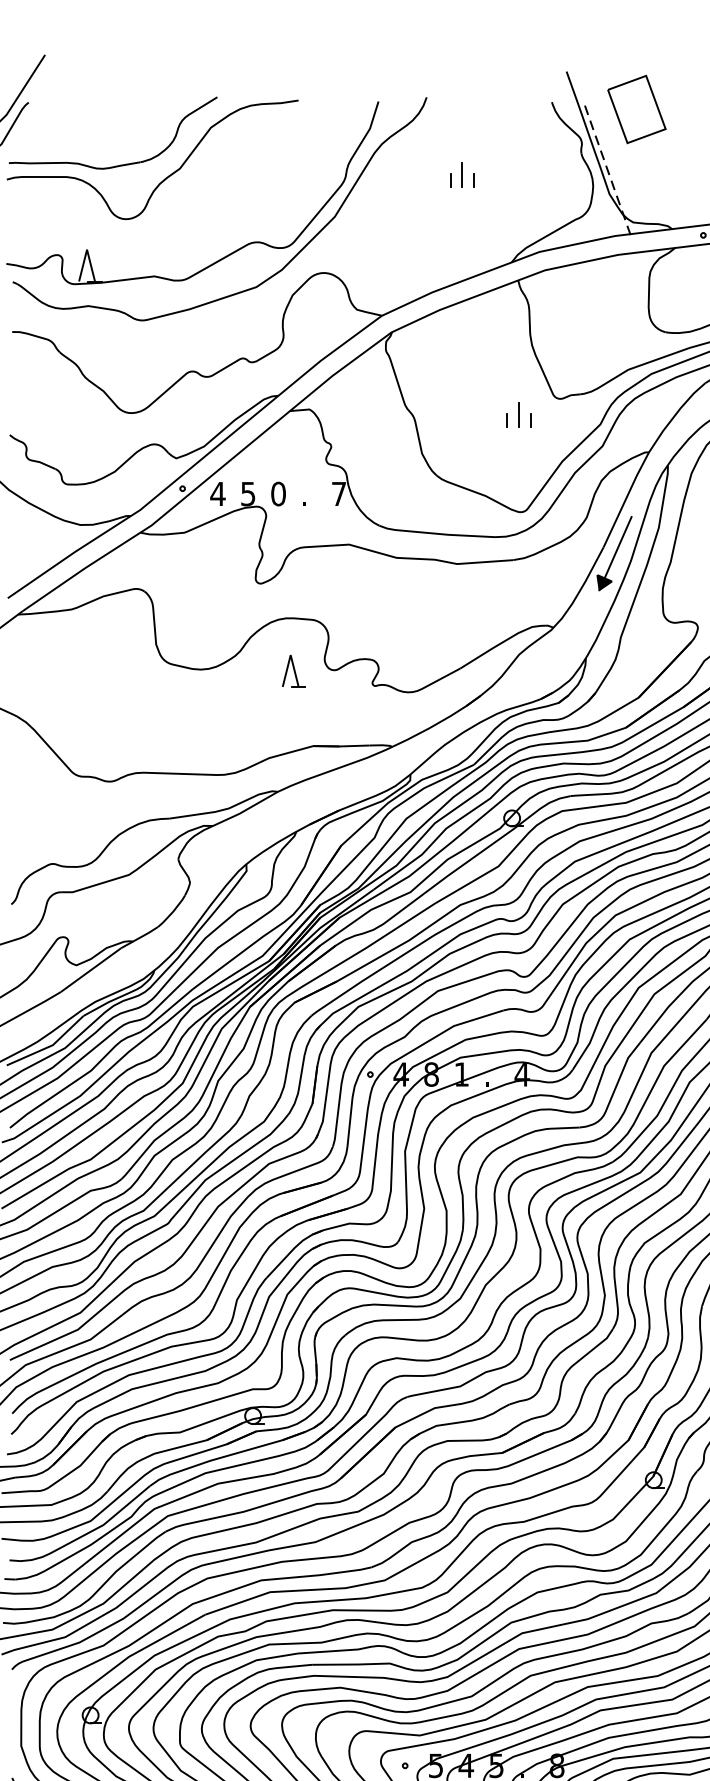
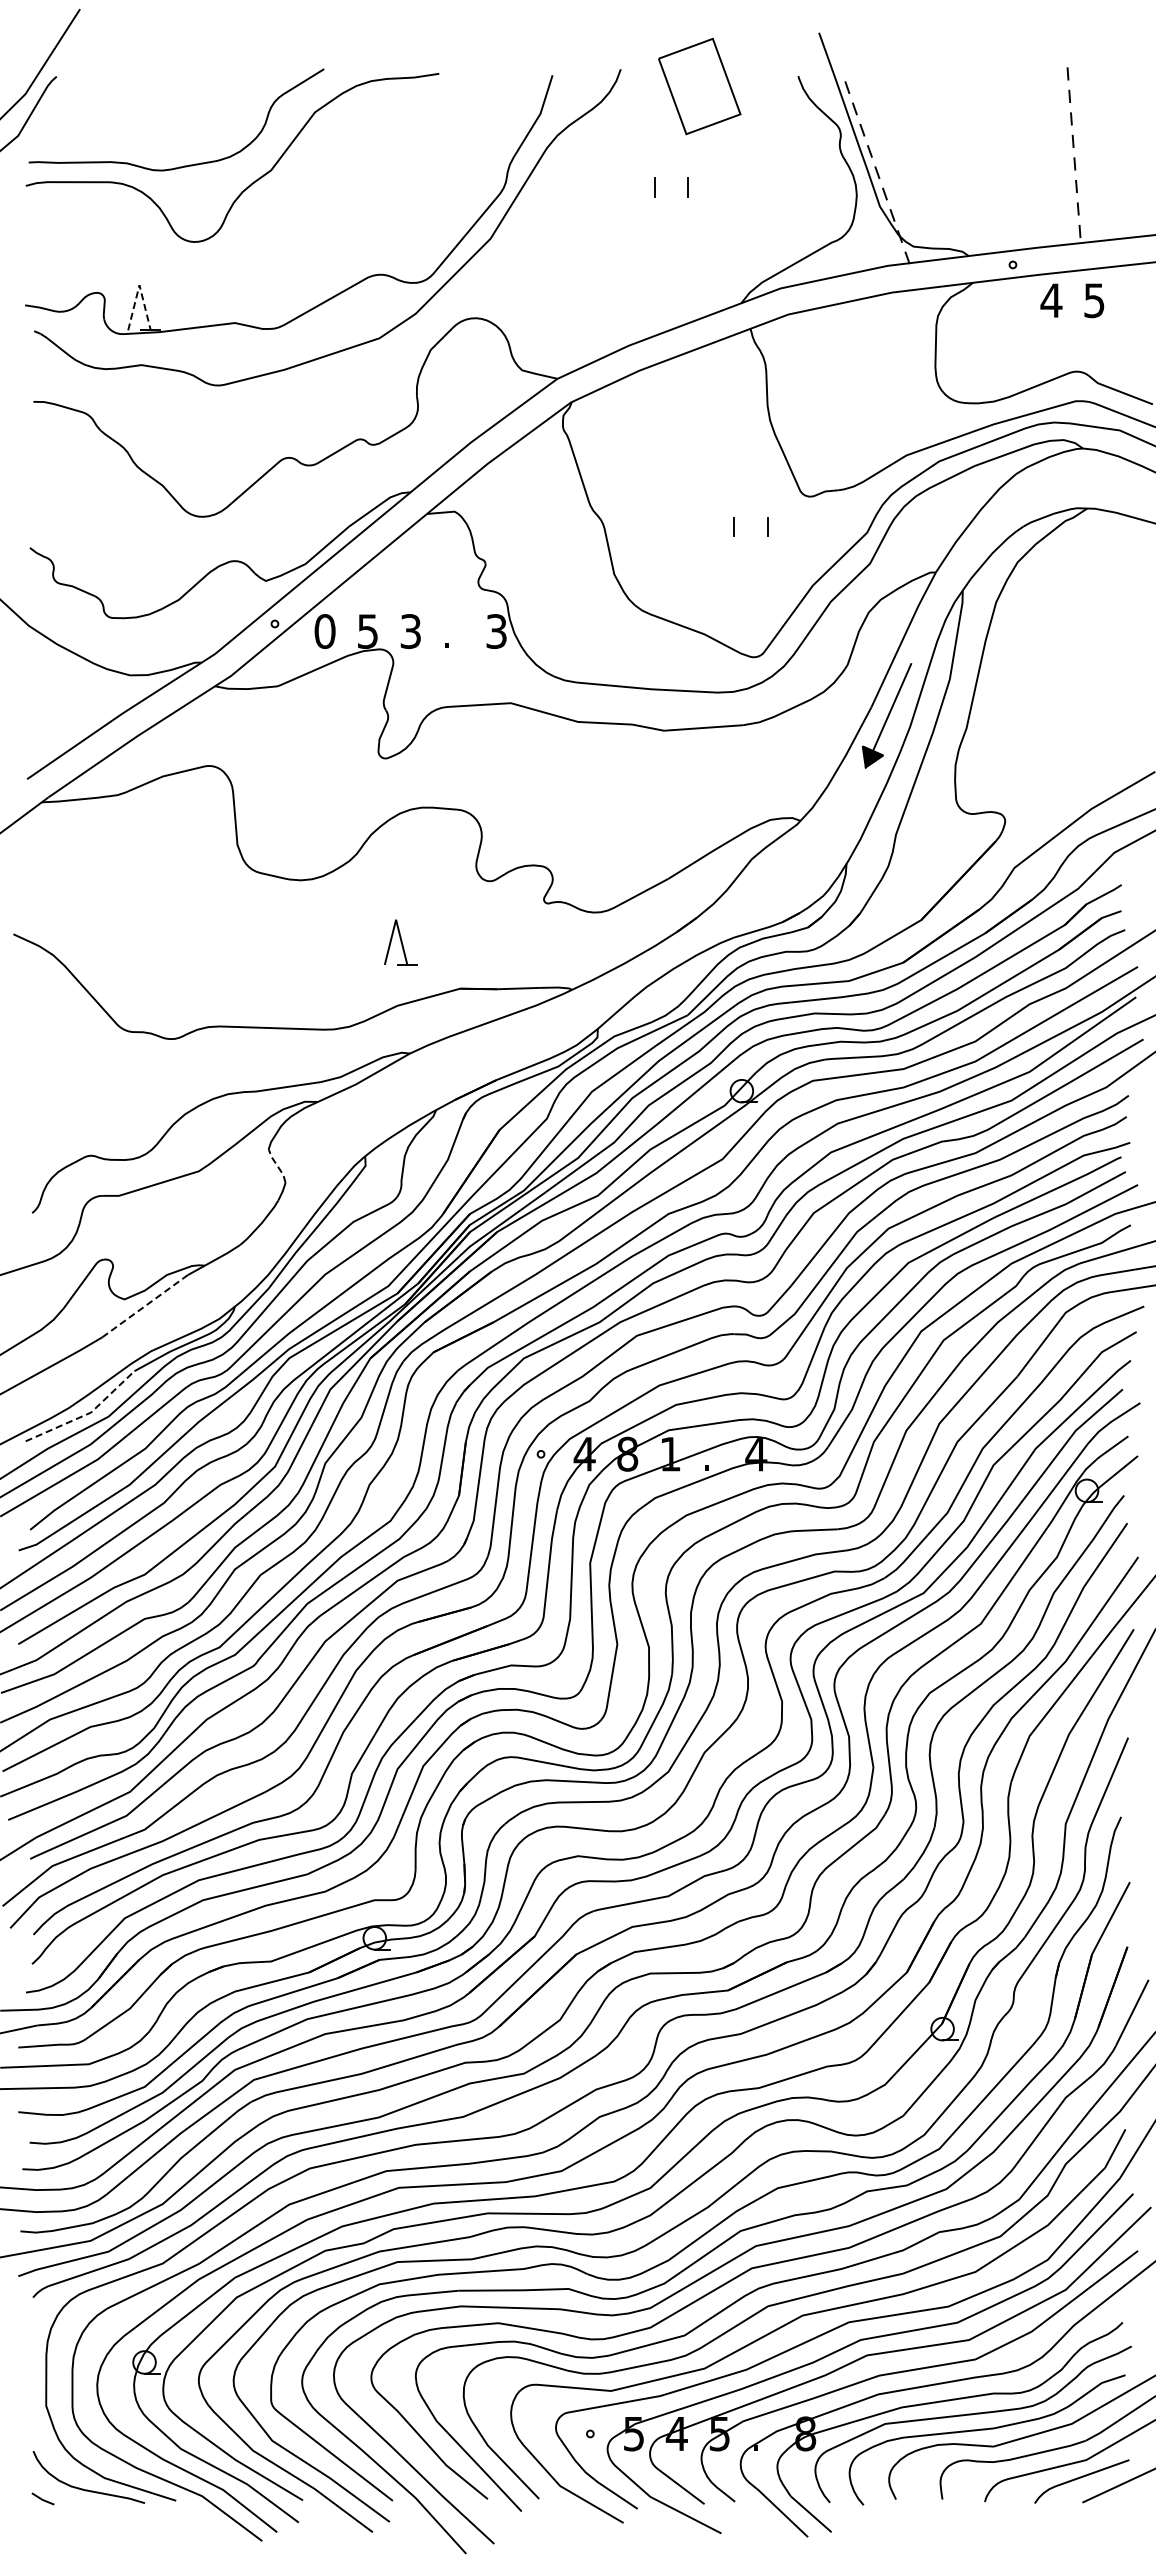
part: (636, 109) -> (699, 86), moved
line: (462, 175) -> (671, 179), removed
line: (87, 249) -> (139, 285), solid -> dashed
line: (518, 415) -> (751, 519), removed
text: (218, 494) -> (325, 631), 4 -> 0
text: (278, 494) -> (410, 631), 0 -> 3
text: (338, 494) -> (496, 631), 7 -> 3
part: (293, 671) -> (400, 942), moved
line: (184, 870) -> (277, 1165), solid -> dashed
line: (91, 970) -> (145, 1306), solid -> dashed
line: (49, 1046) -> (86, 1414), solid -> dashed

